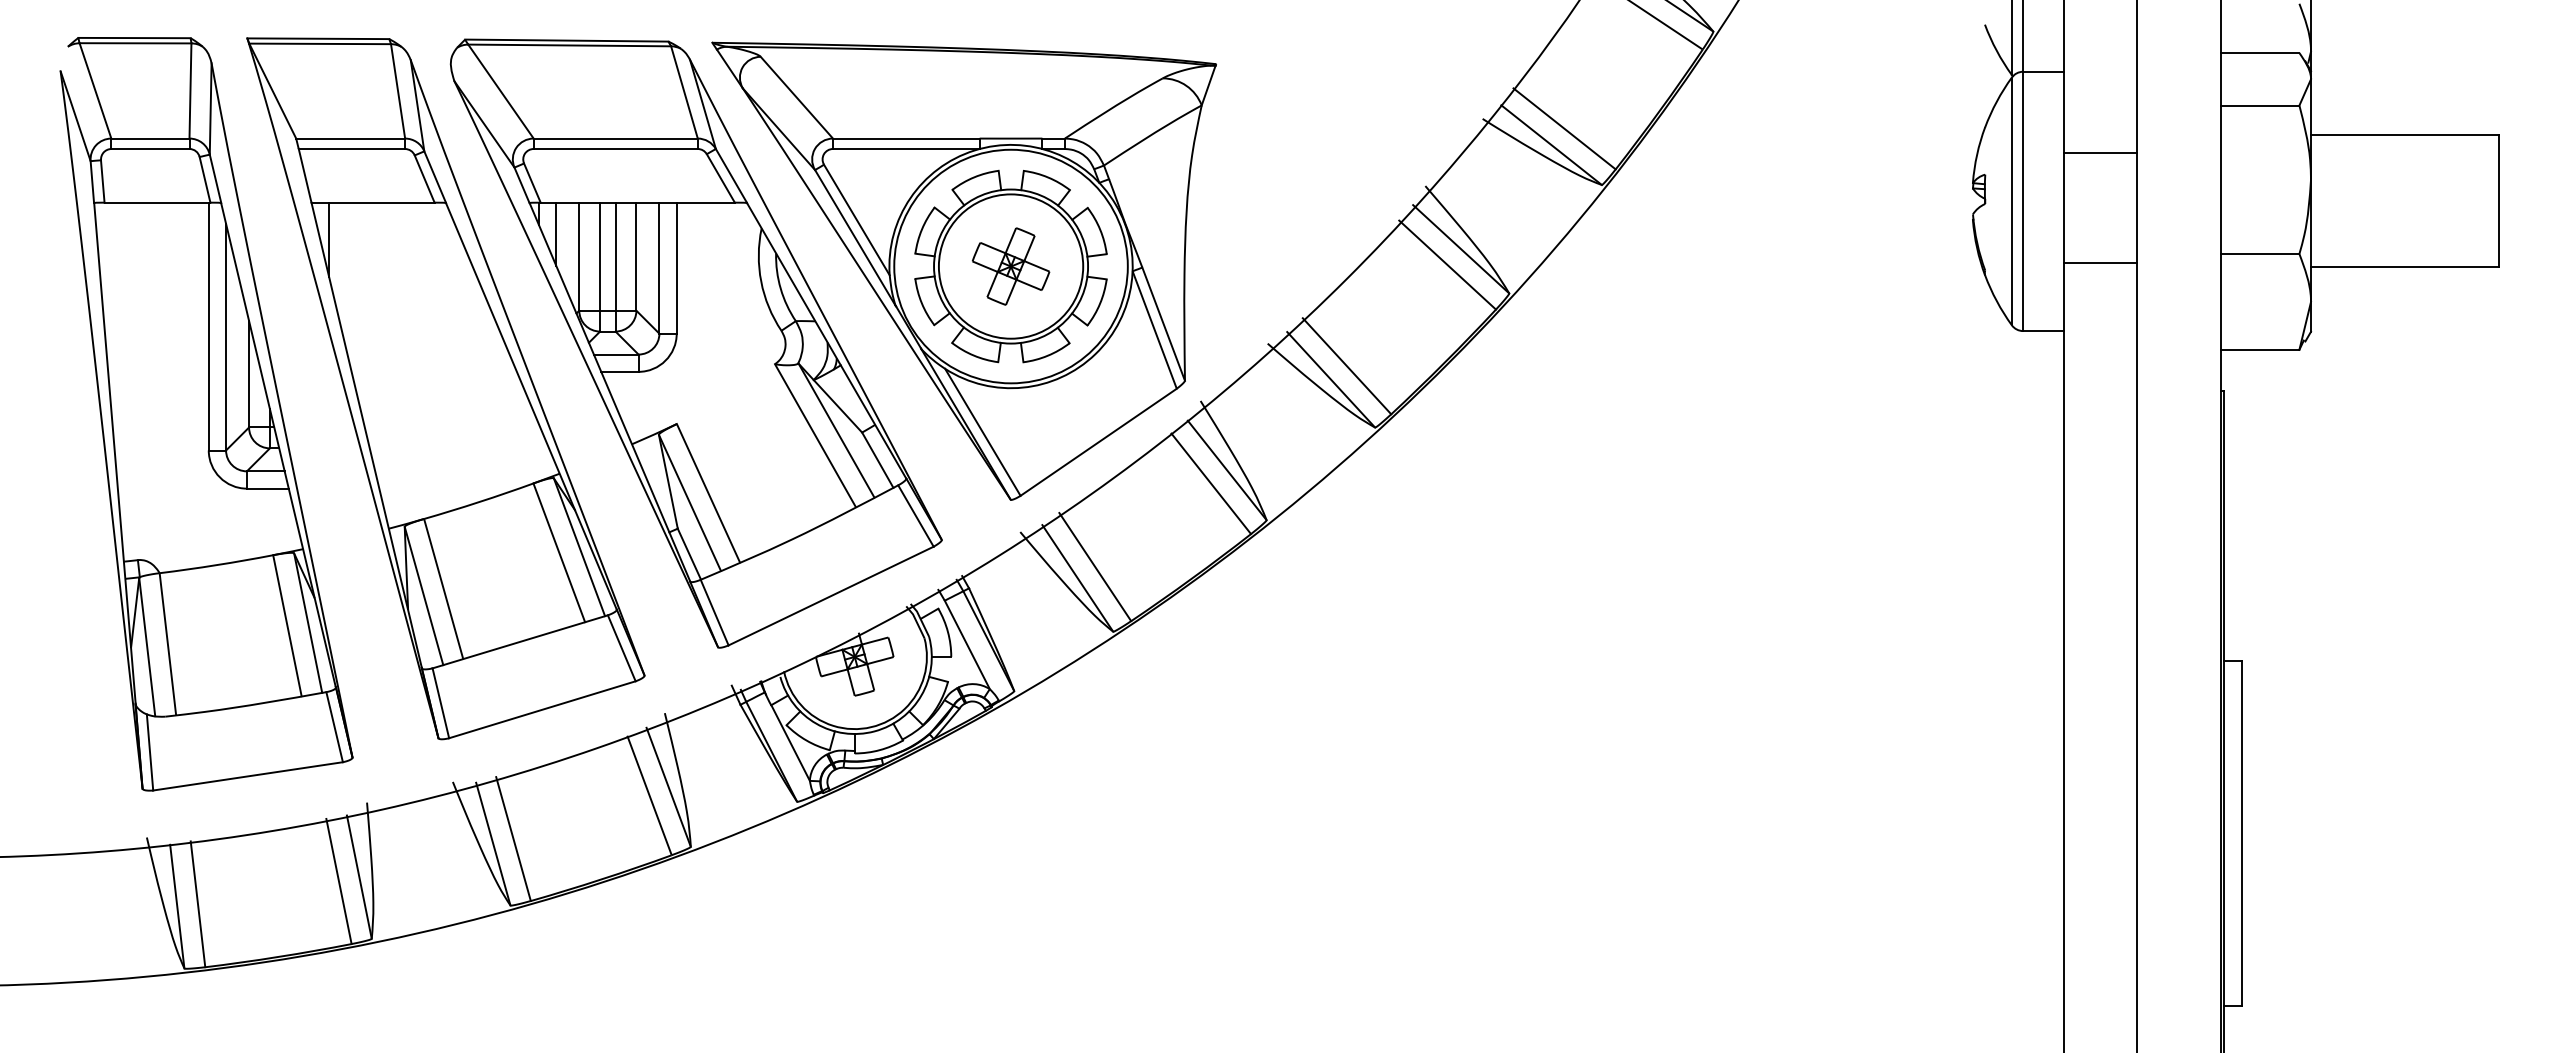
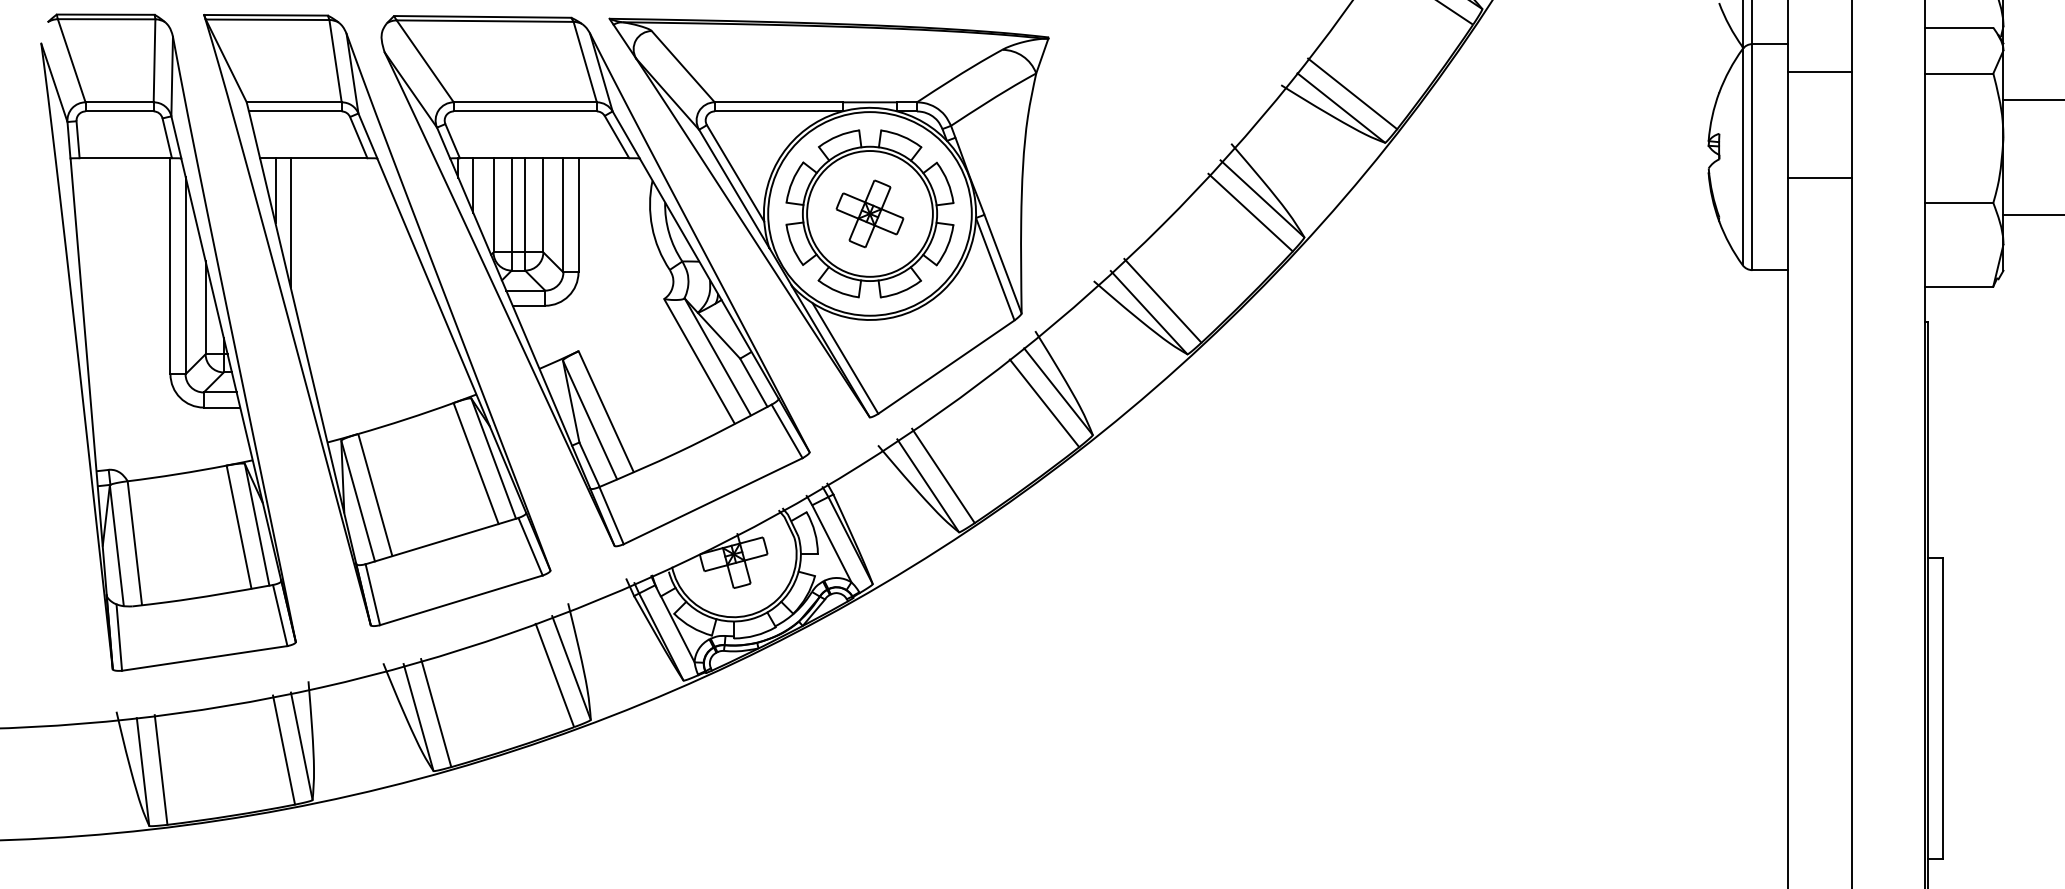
line: (2100, 152) -> (1819, 71), moved
line: (2100, 262) -> (1819, 177), moved
line: (346, 276) -> (290, 222), added

